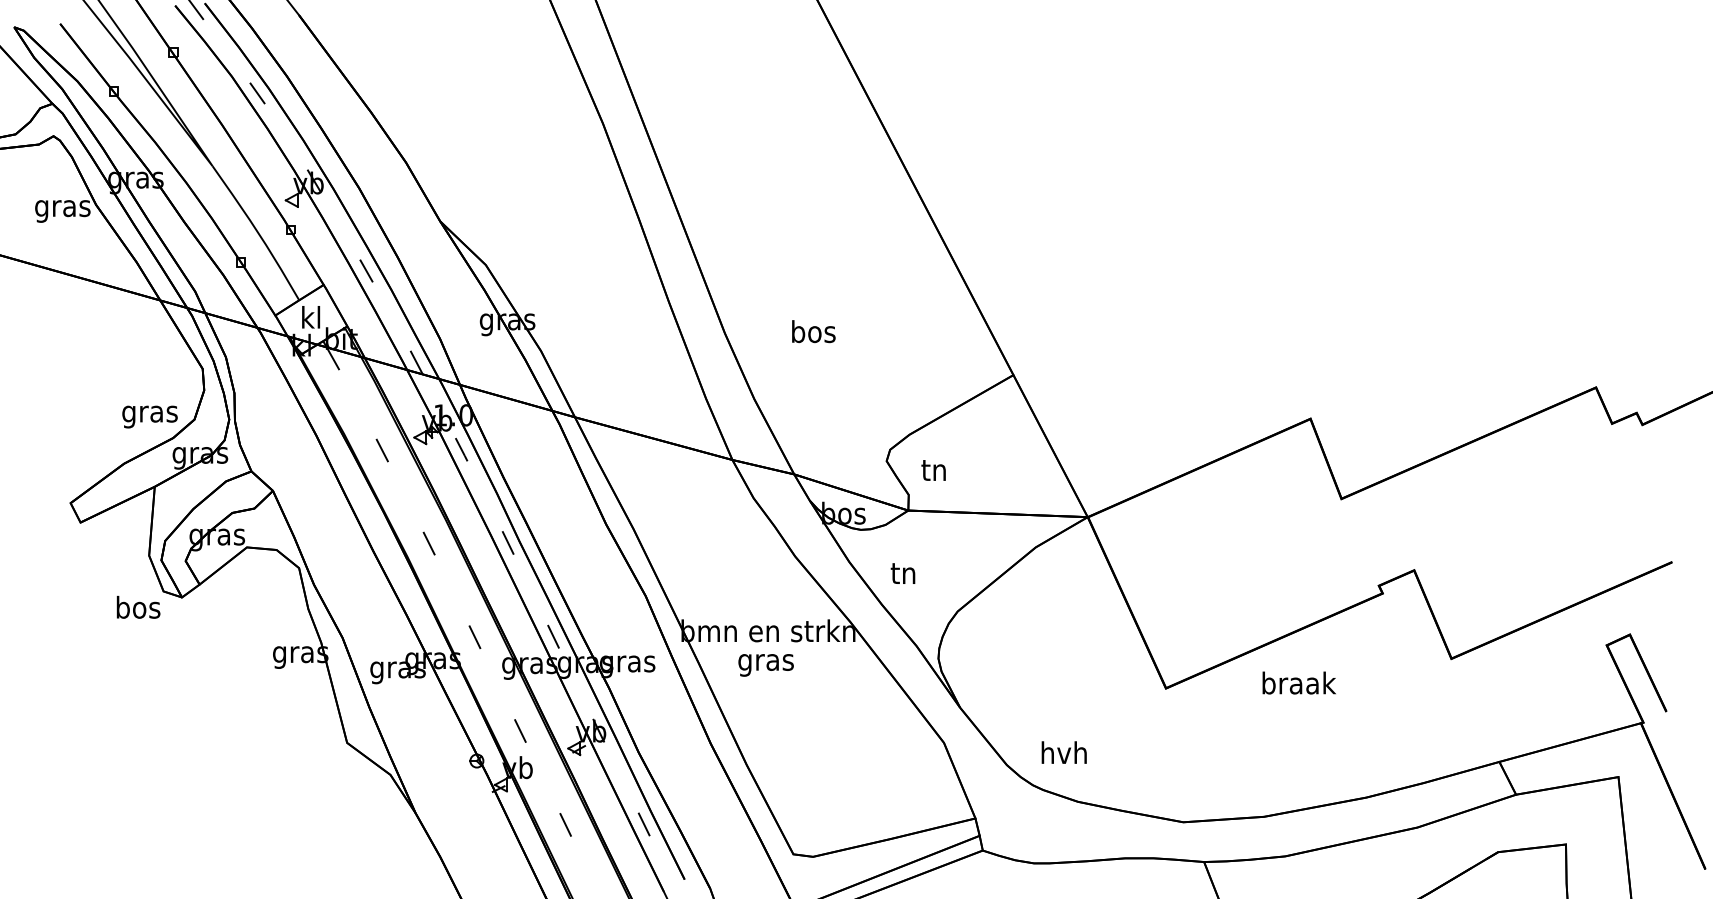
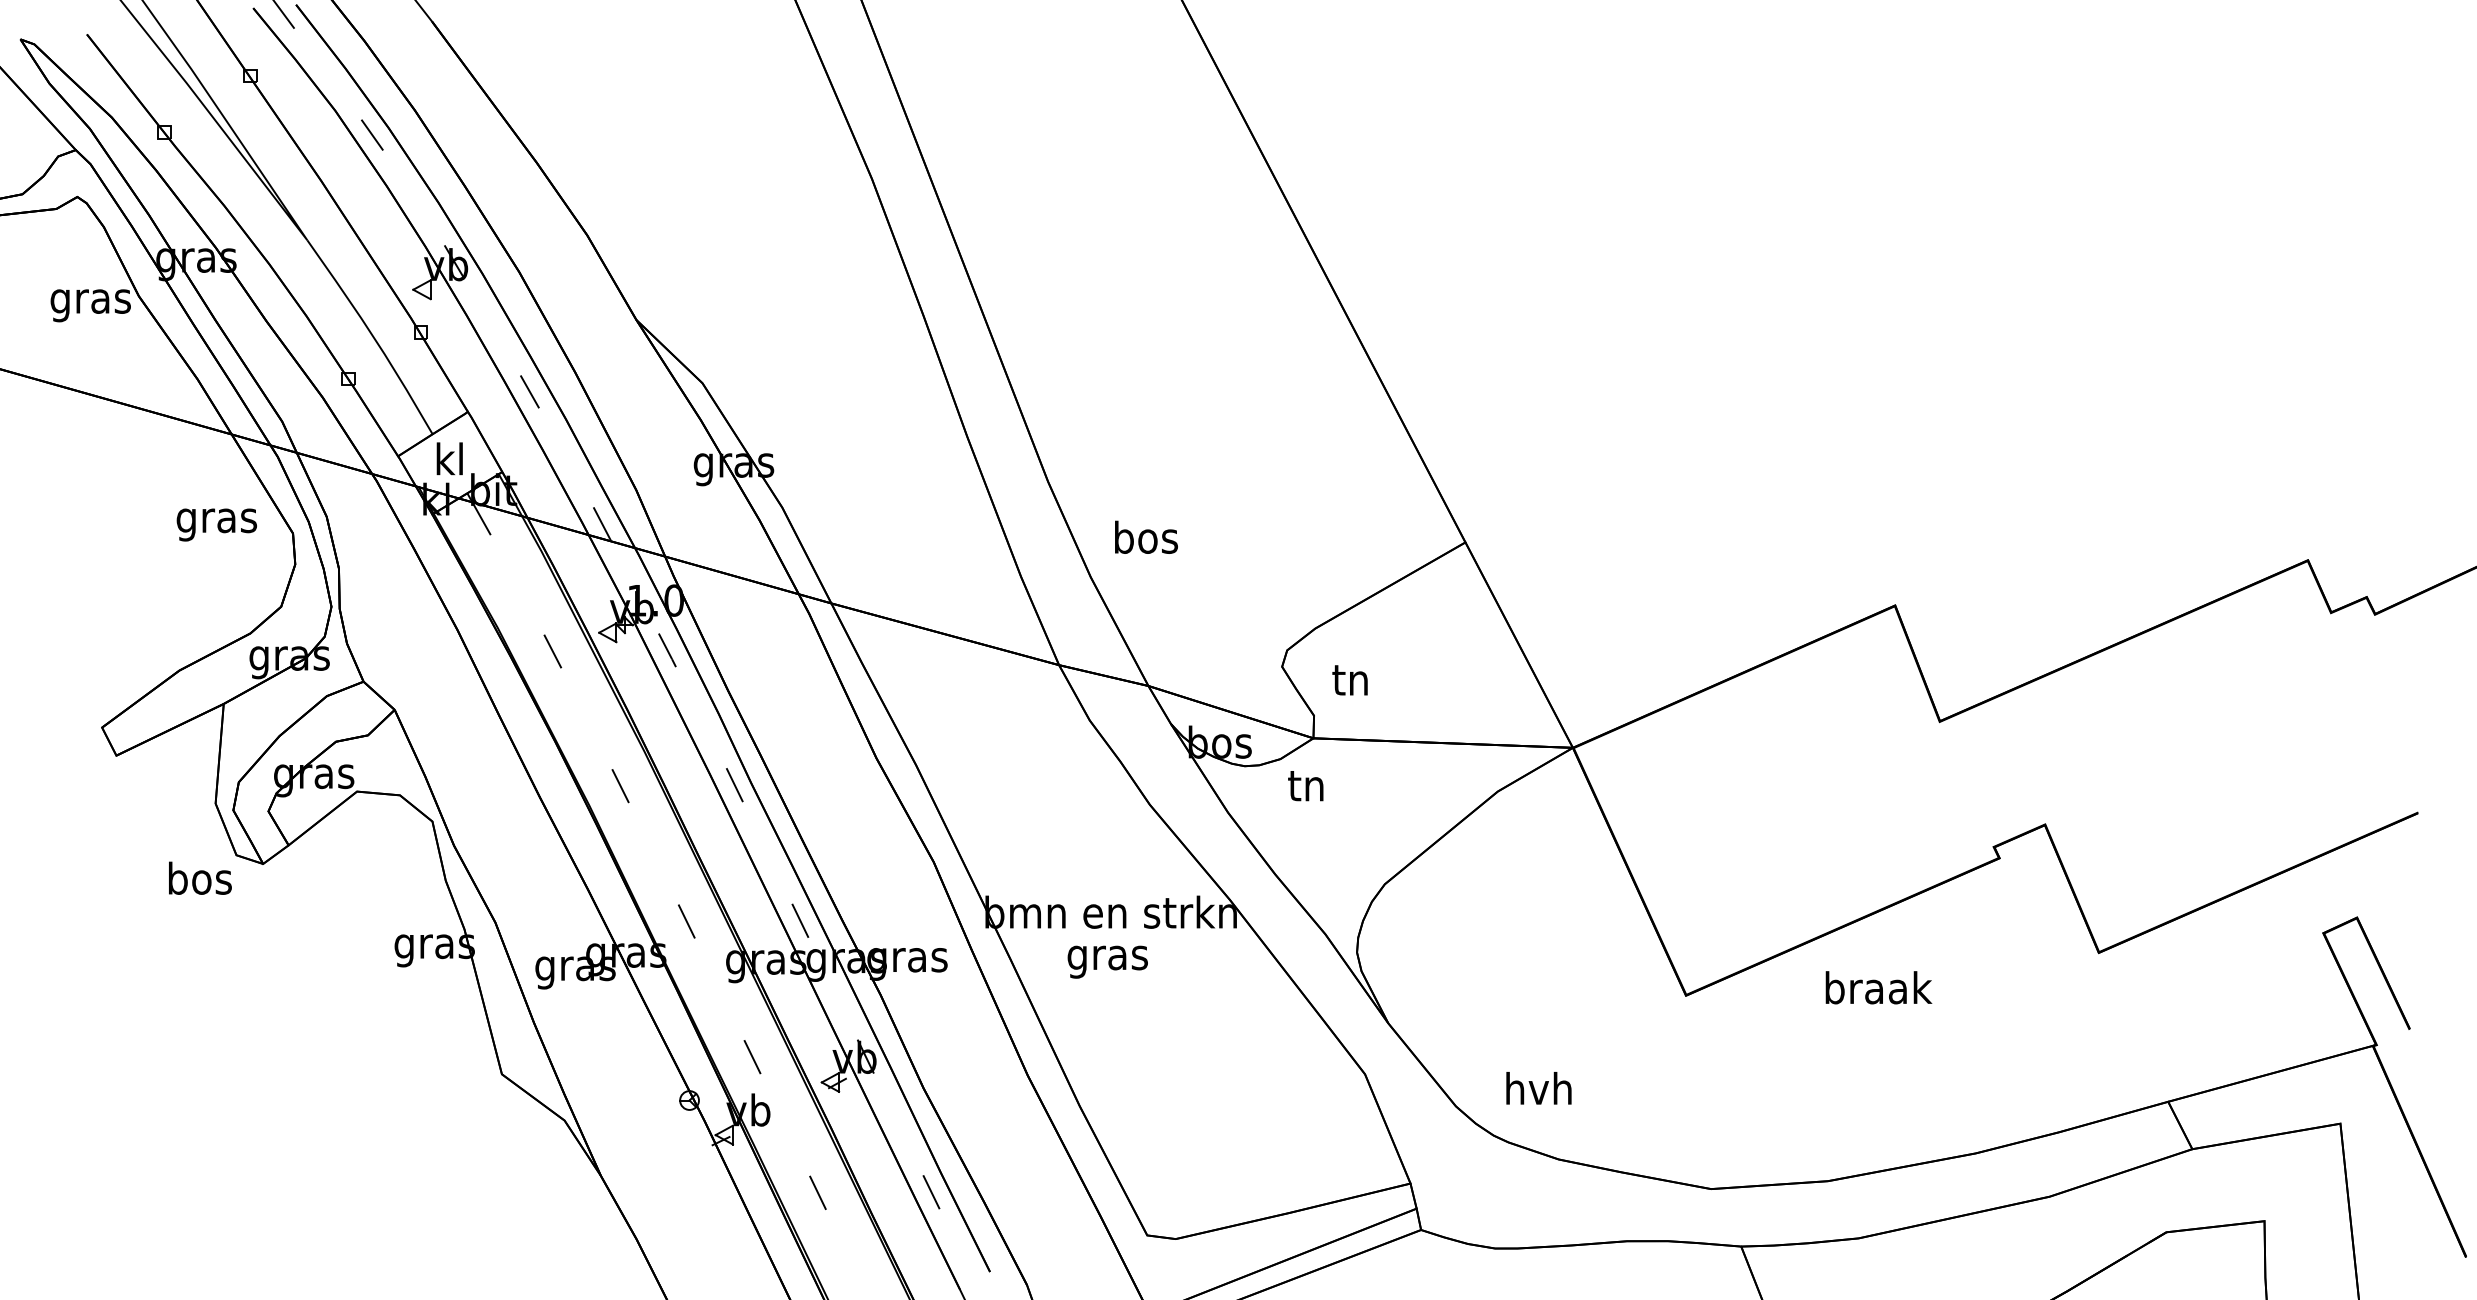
text: (813, 331) -> (1145, 537), moved
text: (149, 416) -> (216, 524), moved
text: (902, 573) -> (1305, 785), moved

